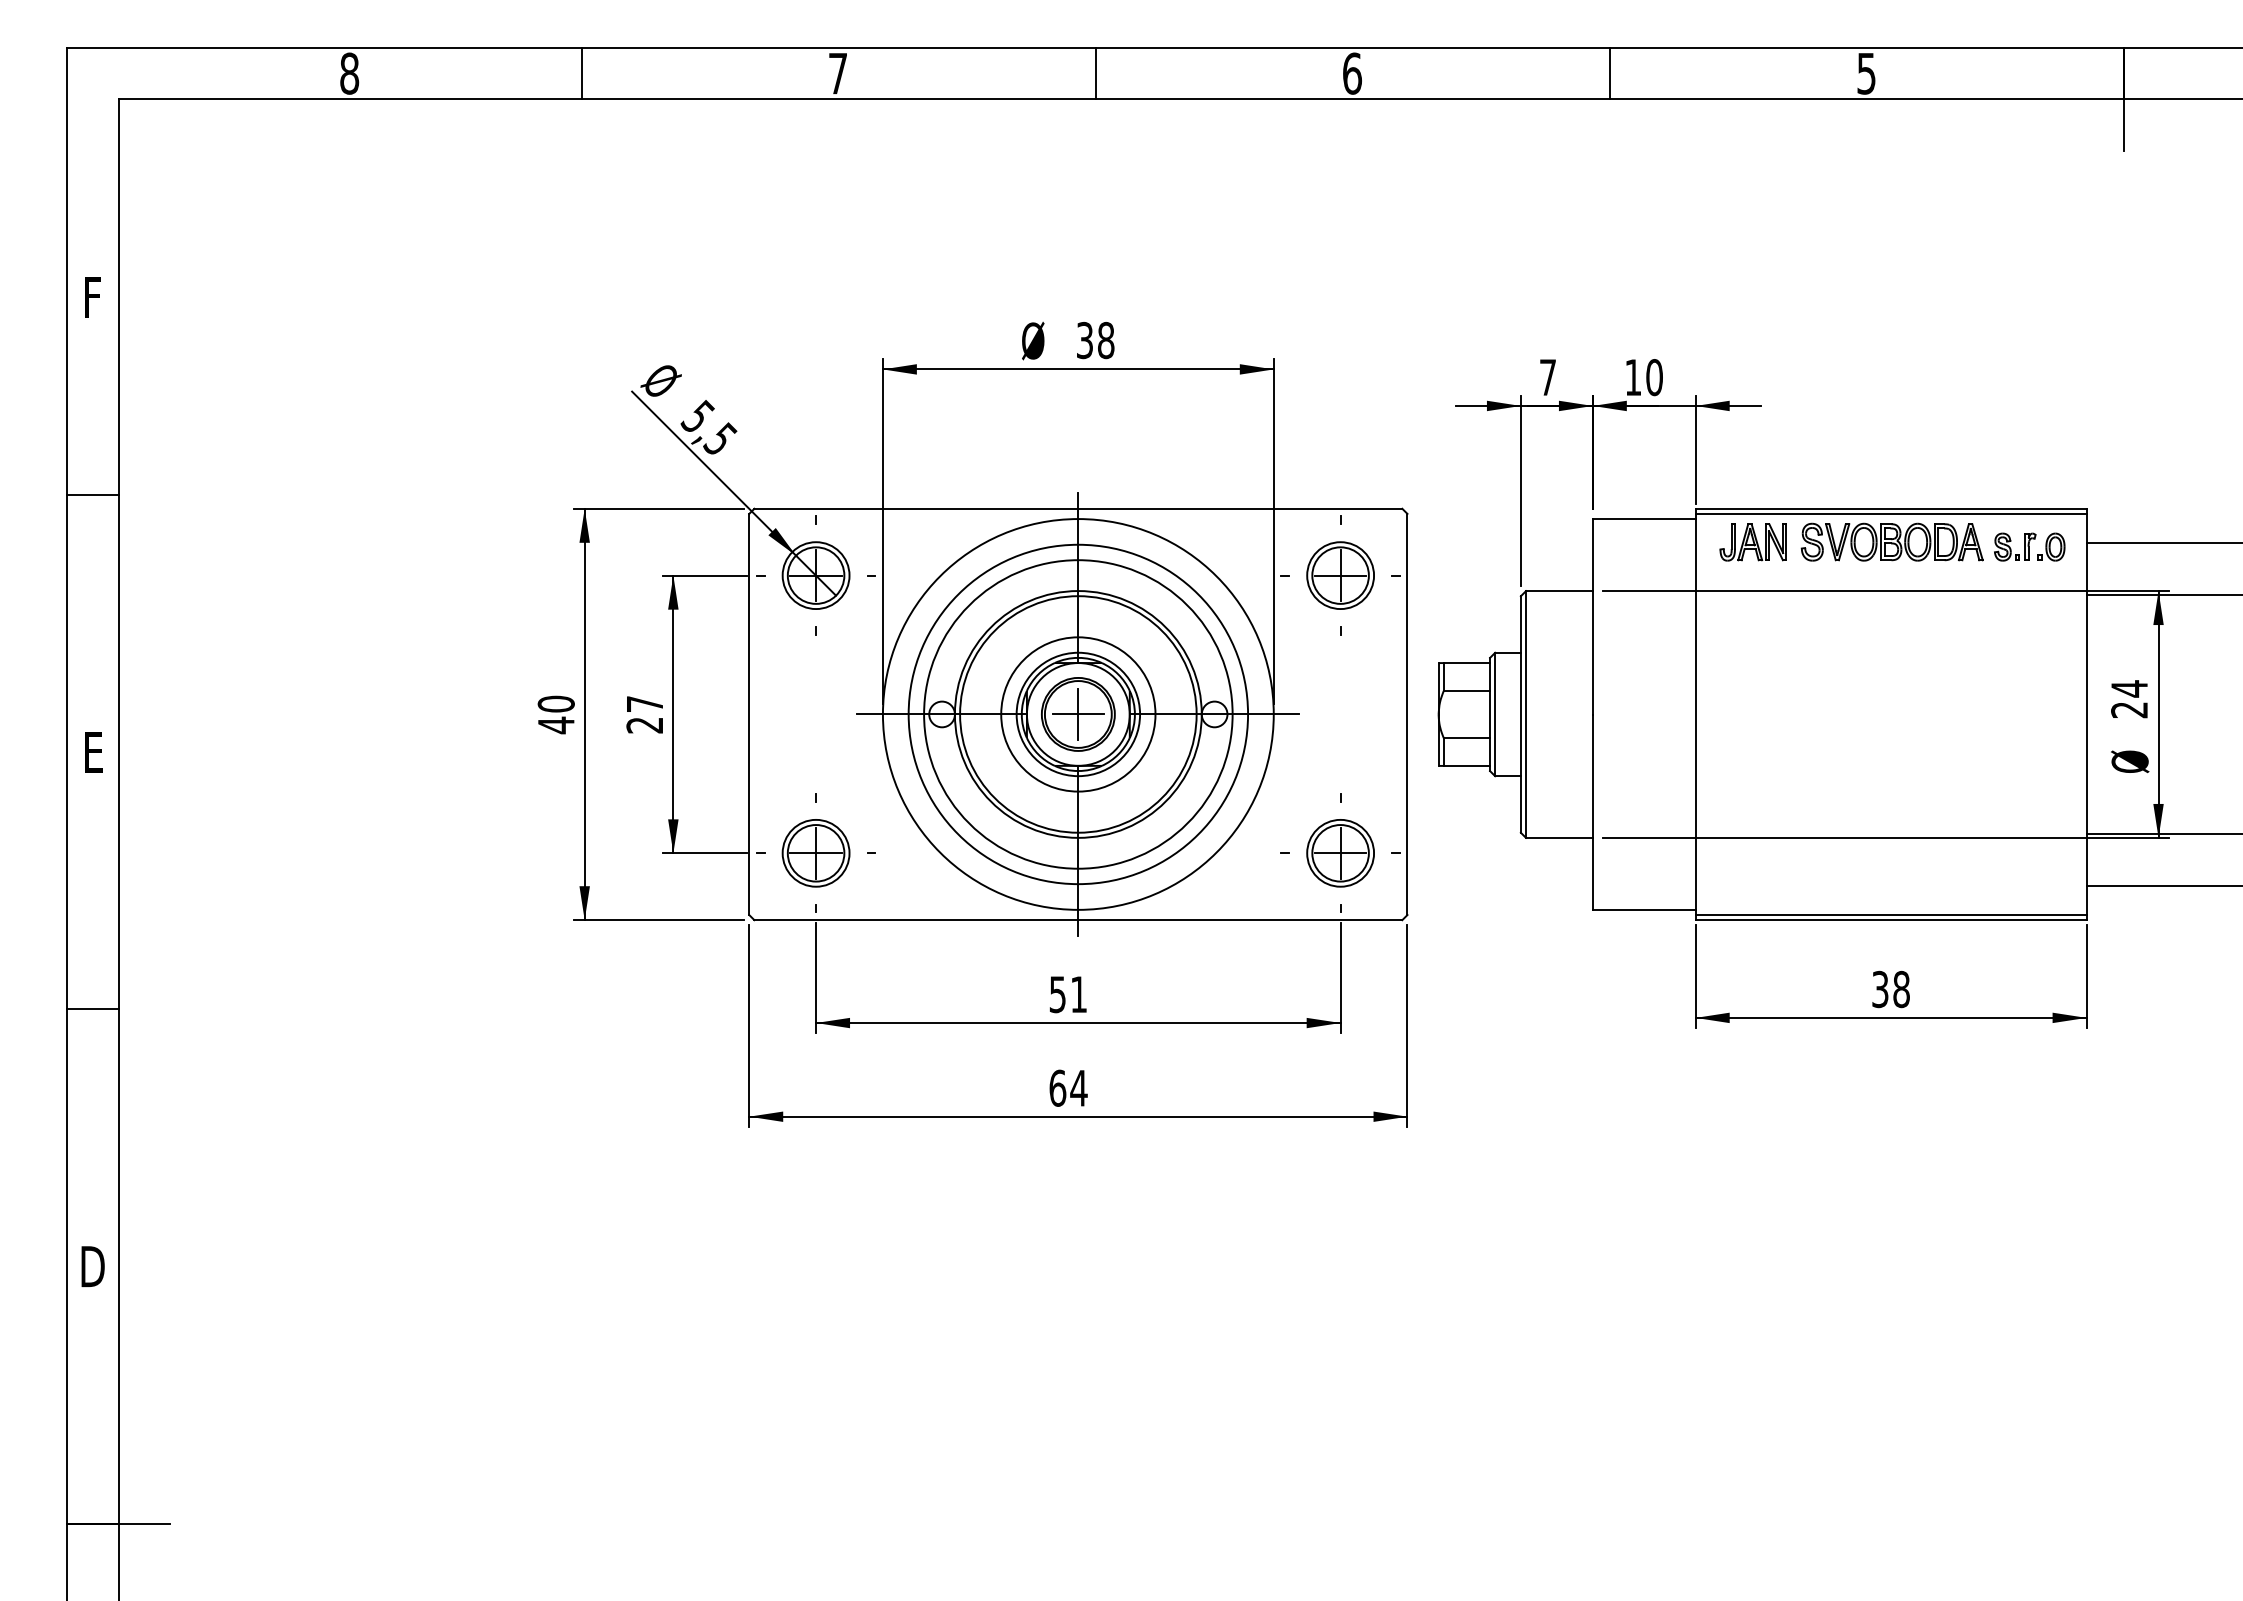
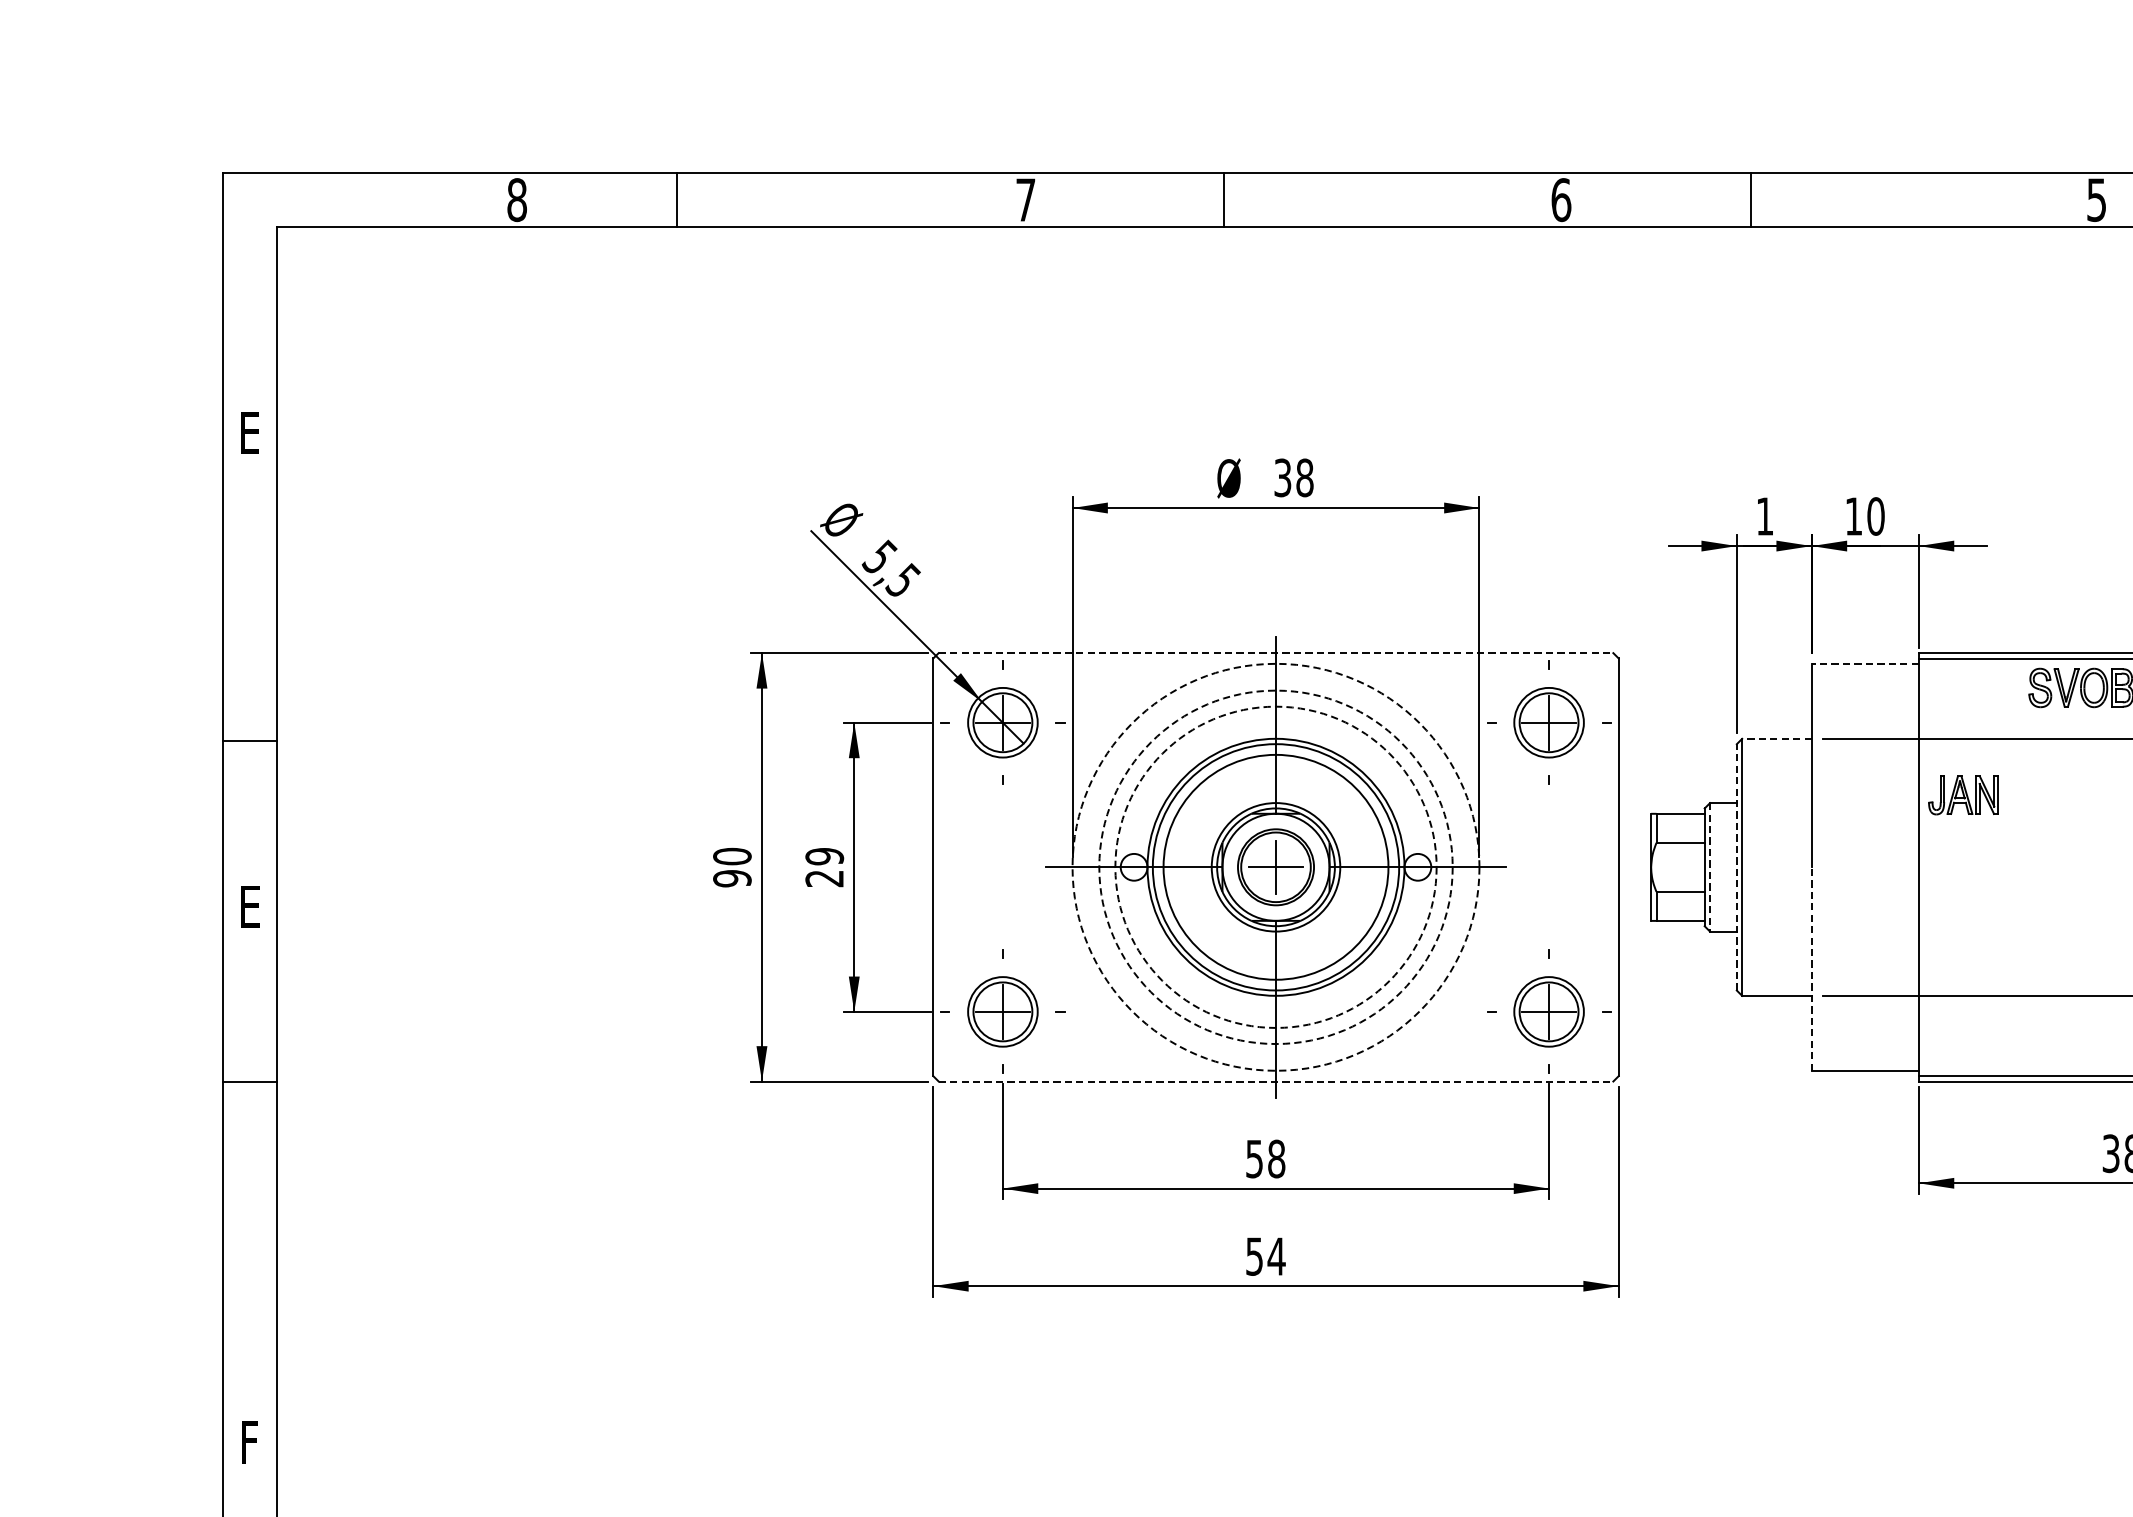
line: (581, 73) -> (677, 199), moved
line: (1095, 73) -> (1224, 199), moved
line: (1609, 73) -> (1750, 199), moved
text: (92, 297) -> (249, 433), F -> E
text: (1547, 377) -> (1764, 516), 7 -> 1
line: (92, 495) -> (249, 741), moved
line: (1078, 508) -> (1276, 652), solid -> dashed
line: (1643, 519) -> (1864, 664), solid -> dashed
part: (1752, 542) -> (1962, 795), moved
line: (1558, 591) -> (1775, 739), solid -> dashed
text: (644, 704) -> (824, 856), 27 -> 29
circle: (1077, 714) -> (1275, 867), solid -> dashed
circle: (1078, 714) -> (1276, 867), size x1.4
circle: (1078, 714) -> (1276, 867), solid -> dashed
circle: (1078, 714) -> (1276, 867), solid -> dashed
line: (1495, 714) -> (1710, 867), solid -> dashed
line: (1520, 714) -> (1736, 867), solid -> dashed
text: (555, 725) -> (731, 878), 40 -> 90
line: (1592, 812) -> (1811, 969), solid -> dashed
line: (1078, 920) -> (1276, 1081), solid -> dashed
text: (1078, 994) -> (1276, 1158), 51 -> 58
line: (92, 1009) -> (249, 1081), moved
text: (1057, 1087) -> (1254, 1255), 64 -> 54
text: (92, 1266) -> (249, 1442), D -> F

